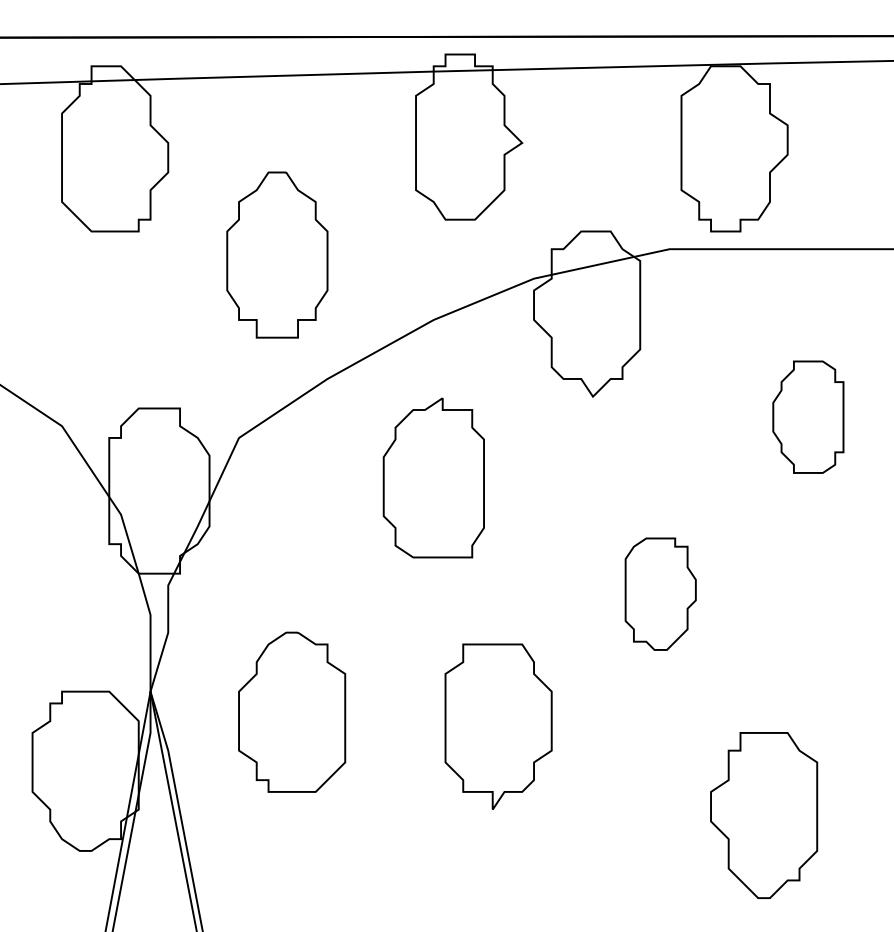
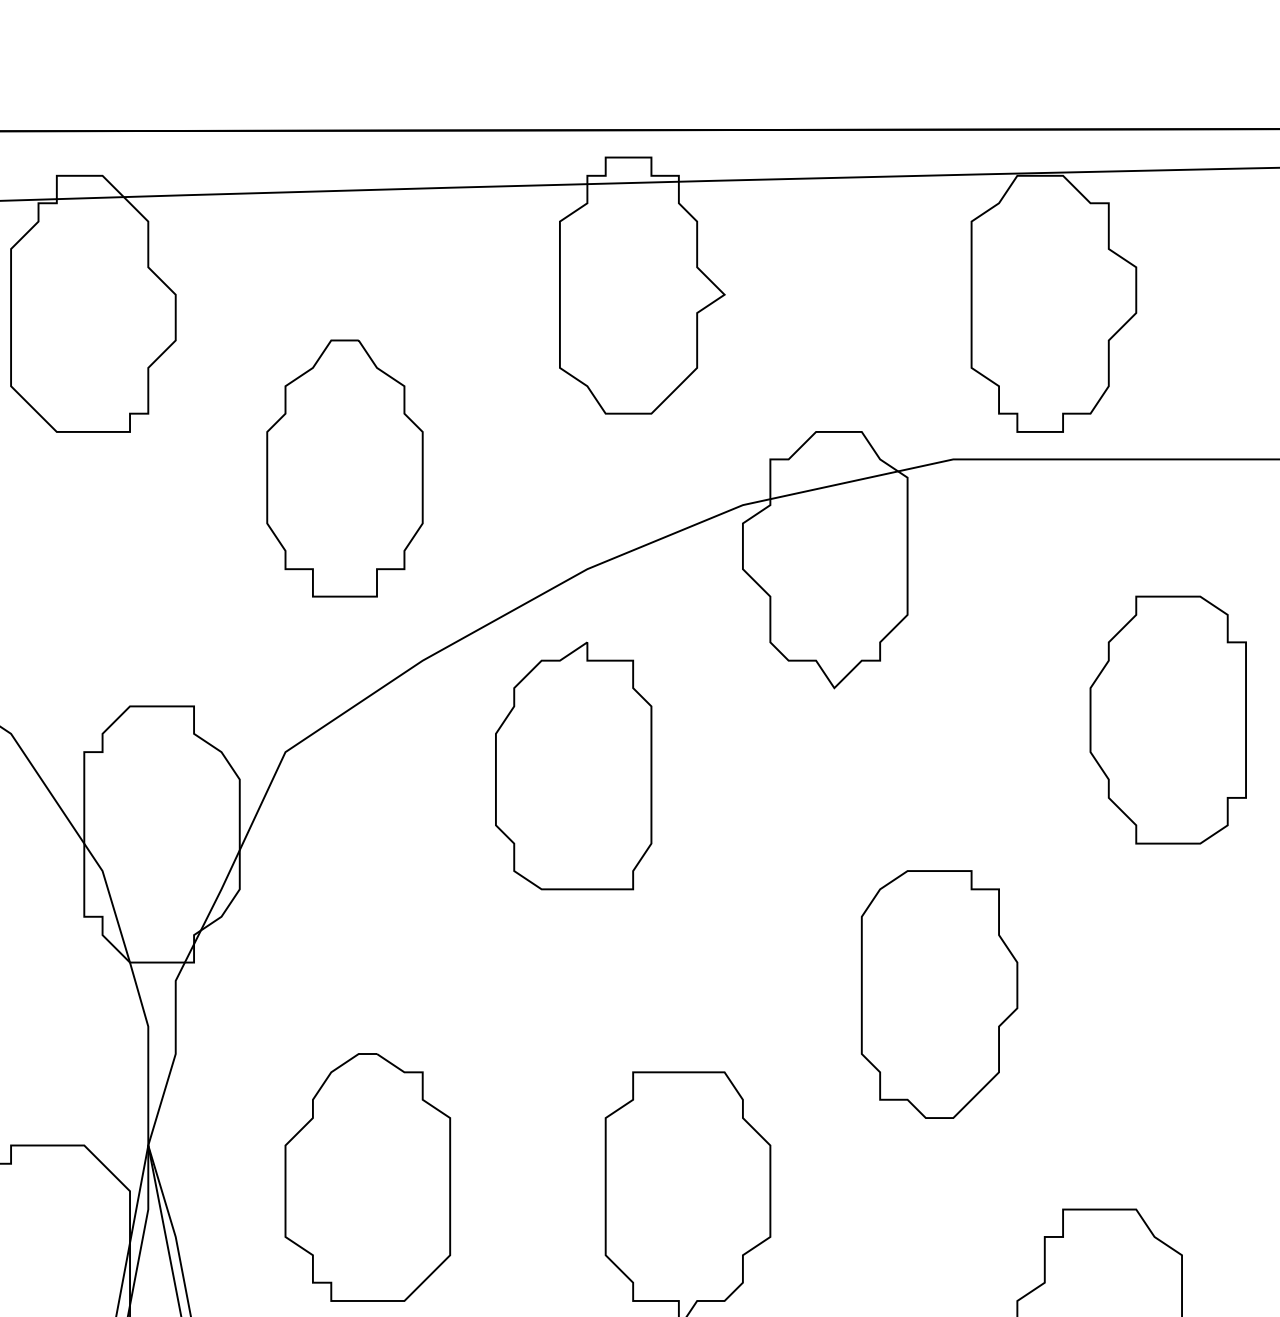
part: (808, 416) -> (1168, 718), size x1.43
part: (433, 477) -> (573, 765), moved
part: (660, 593) -> (939, 993), size x1.43

